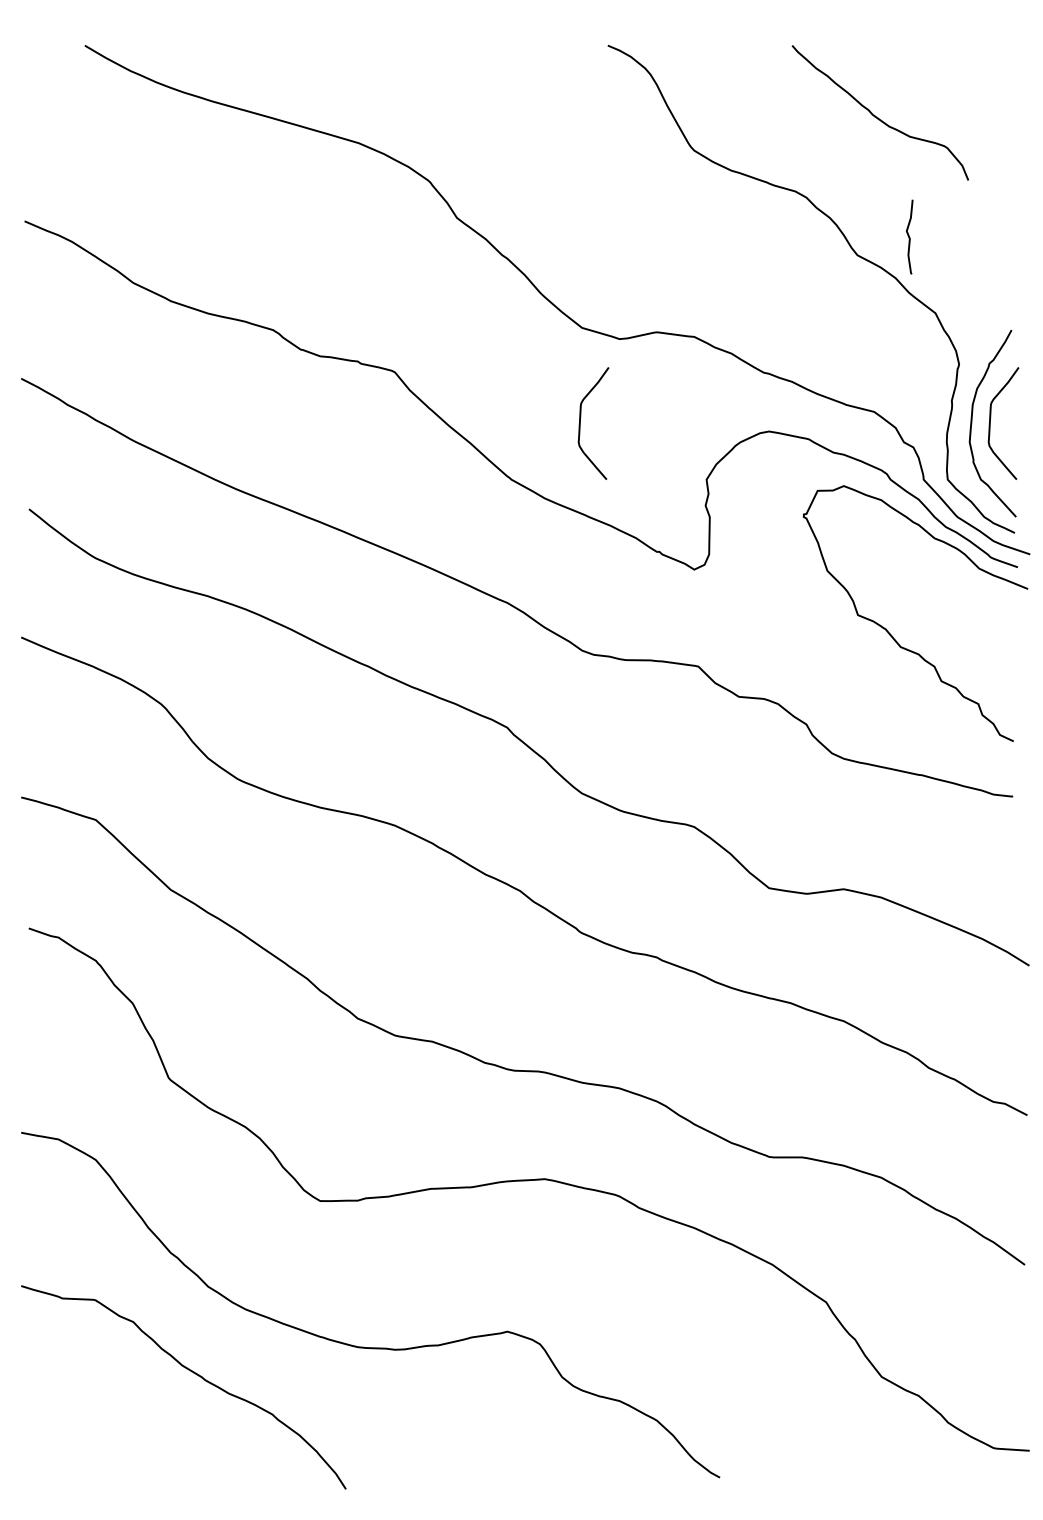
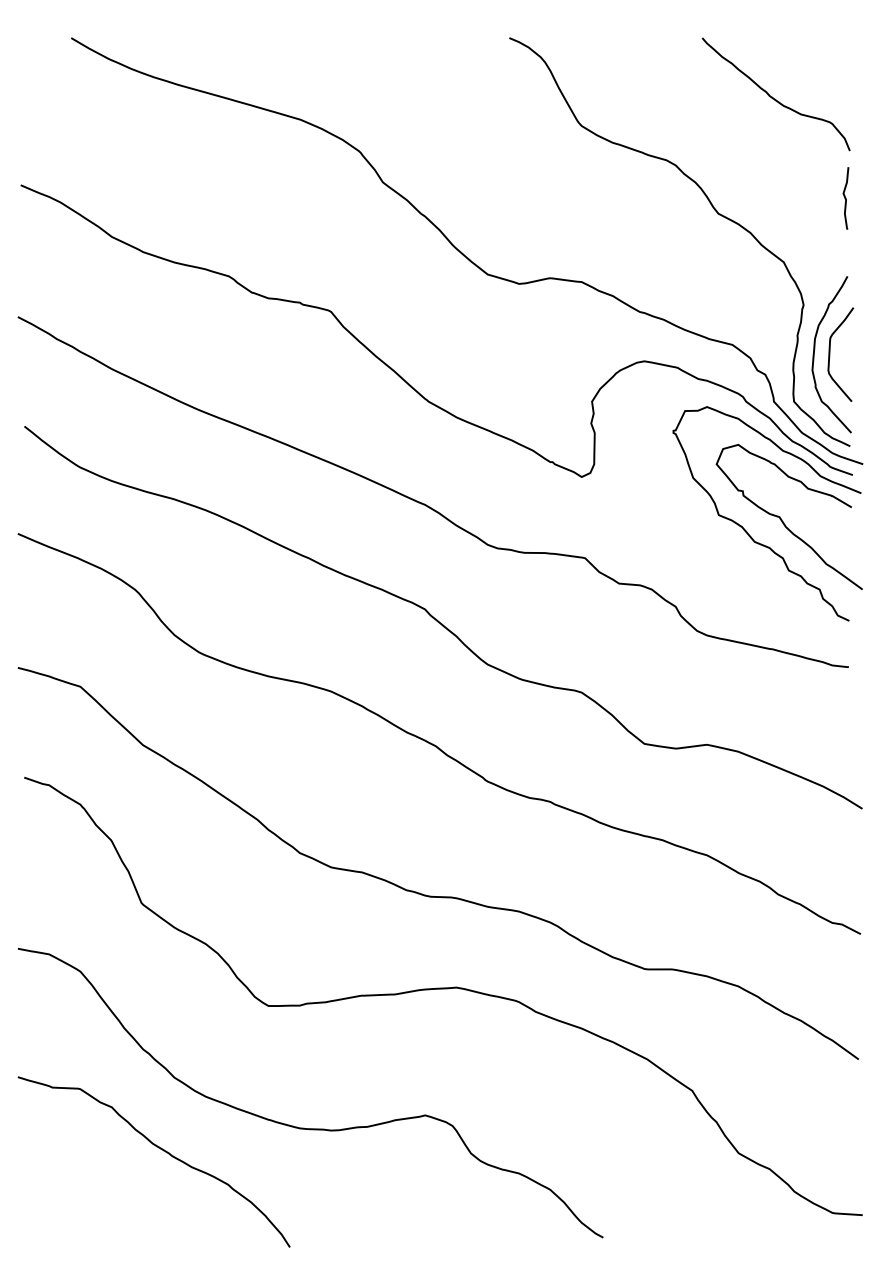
curve: (875, 115) -> (772, 96), moved
curve: (909, 236) -> (845, 197), moved
curve: (580, 423) -> (486, 354), removed
curve: (934, 621) -> (782, 520), added

